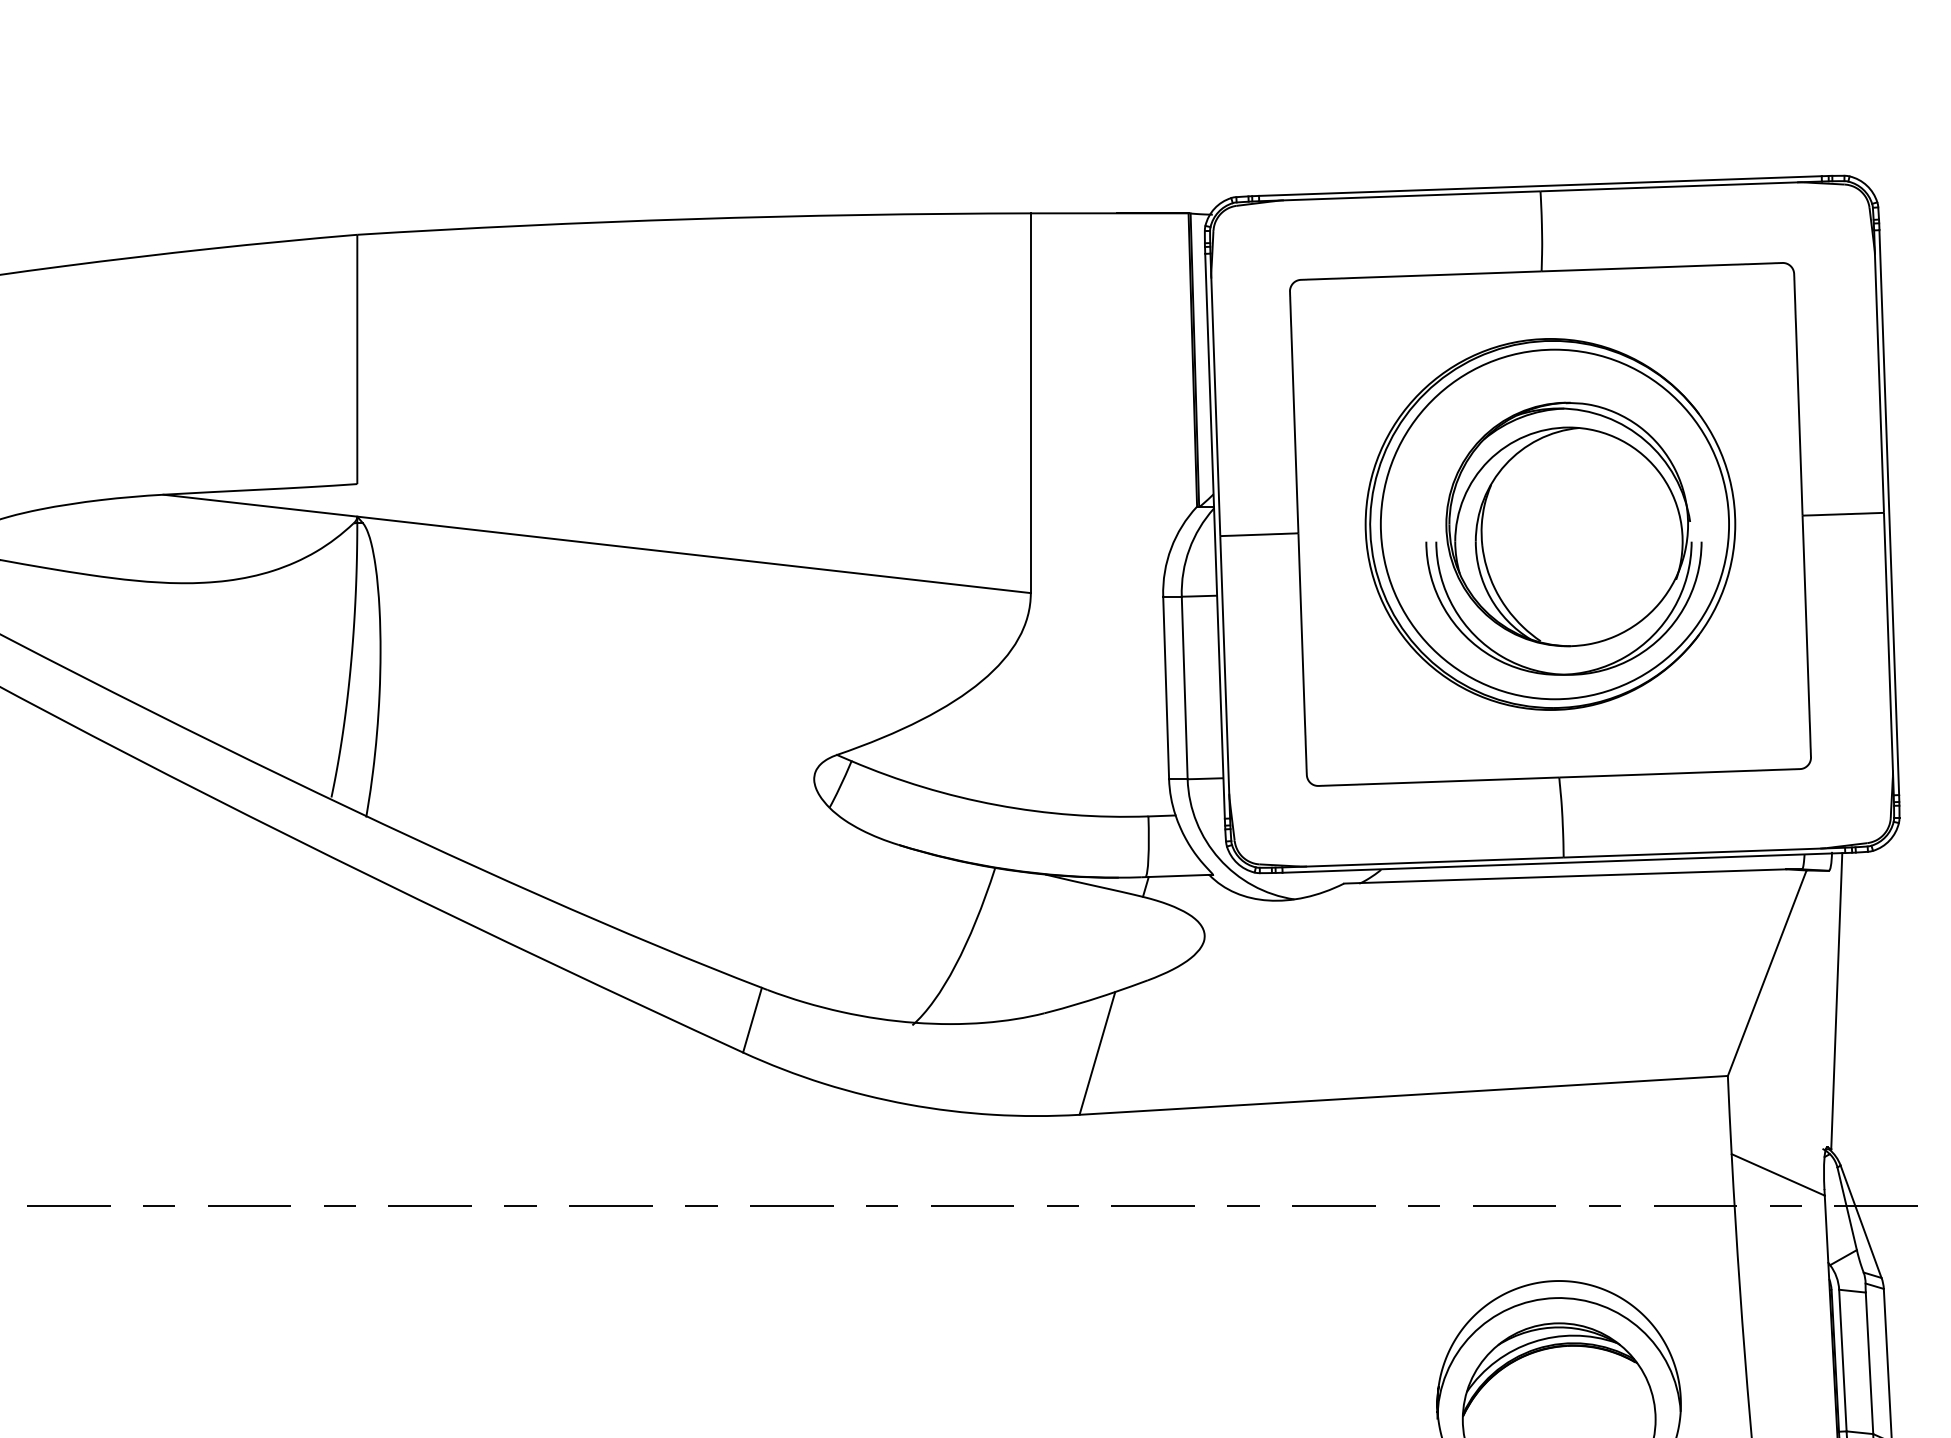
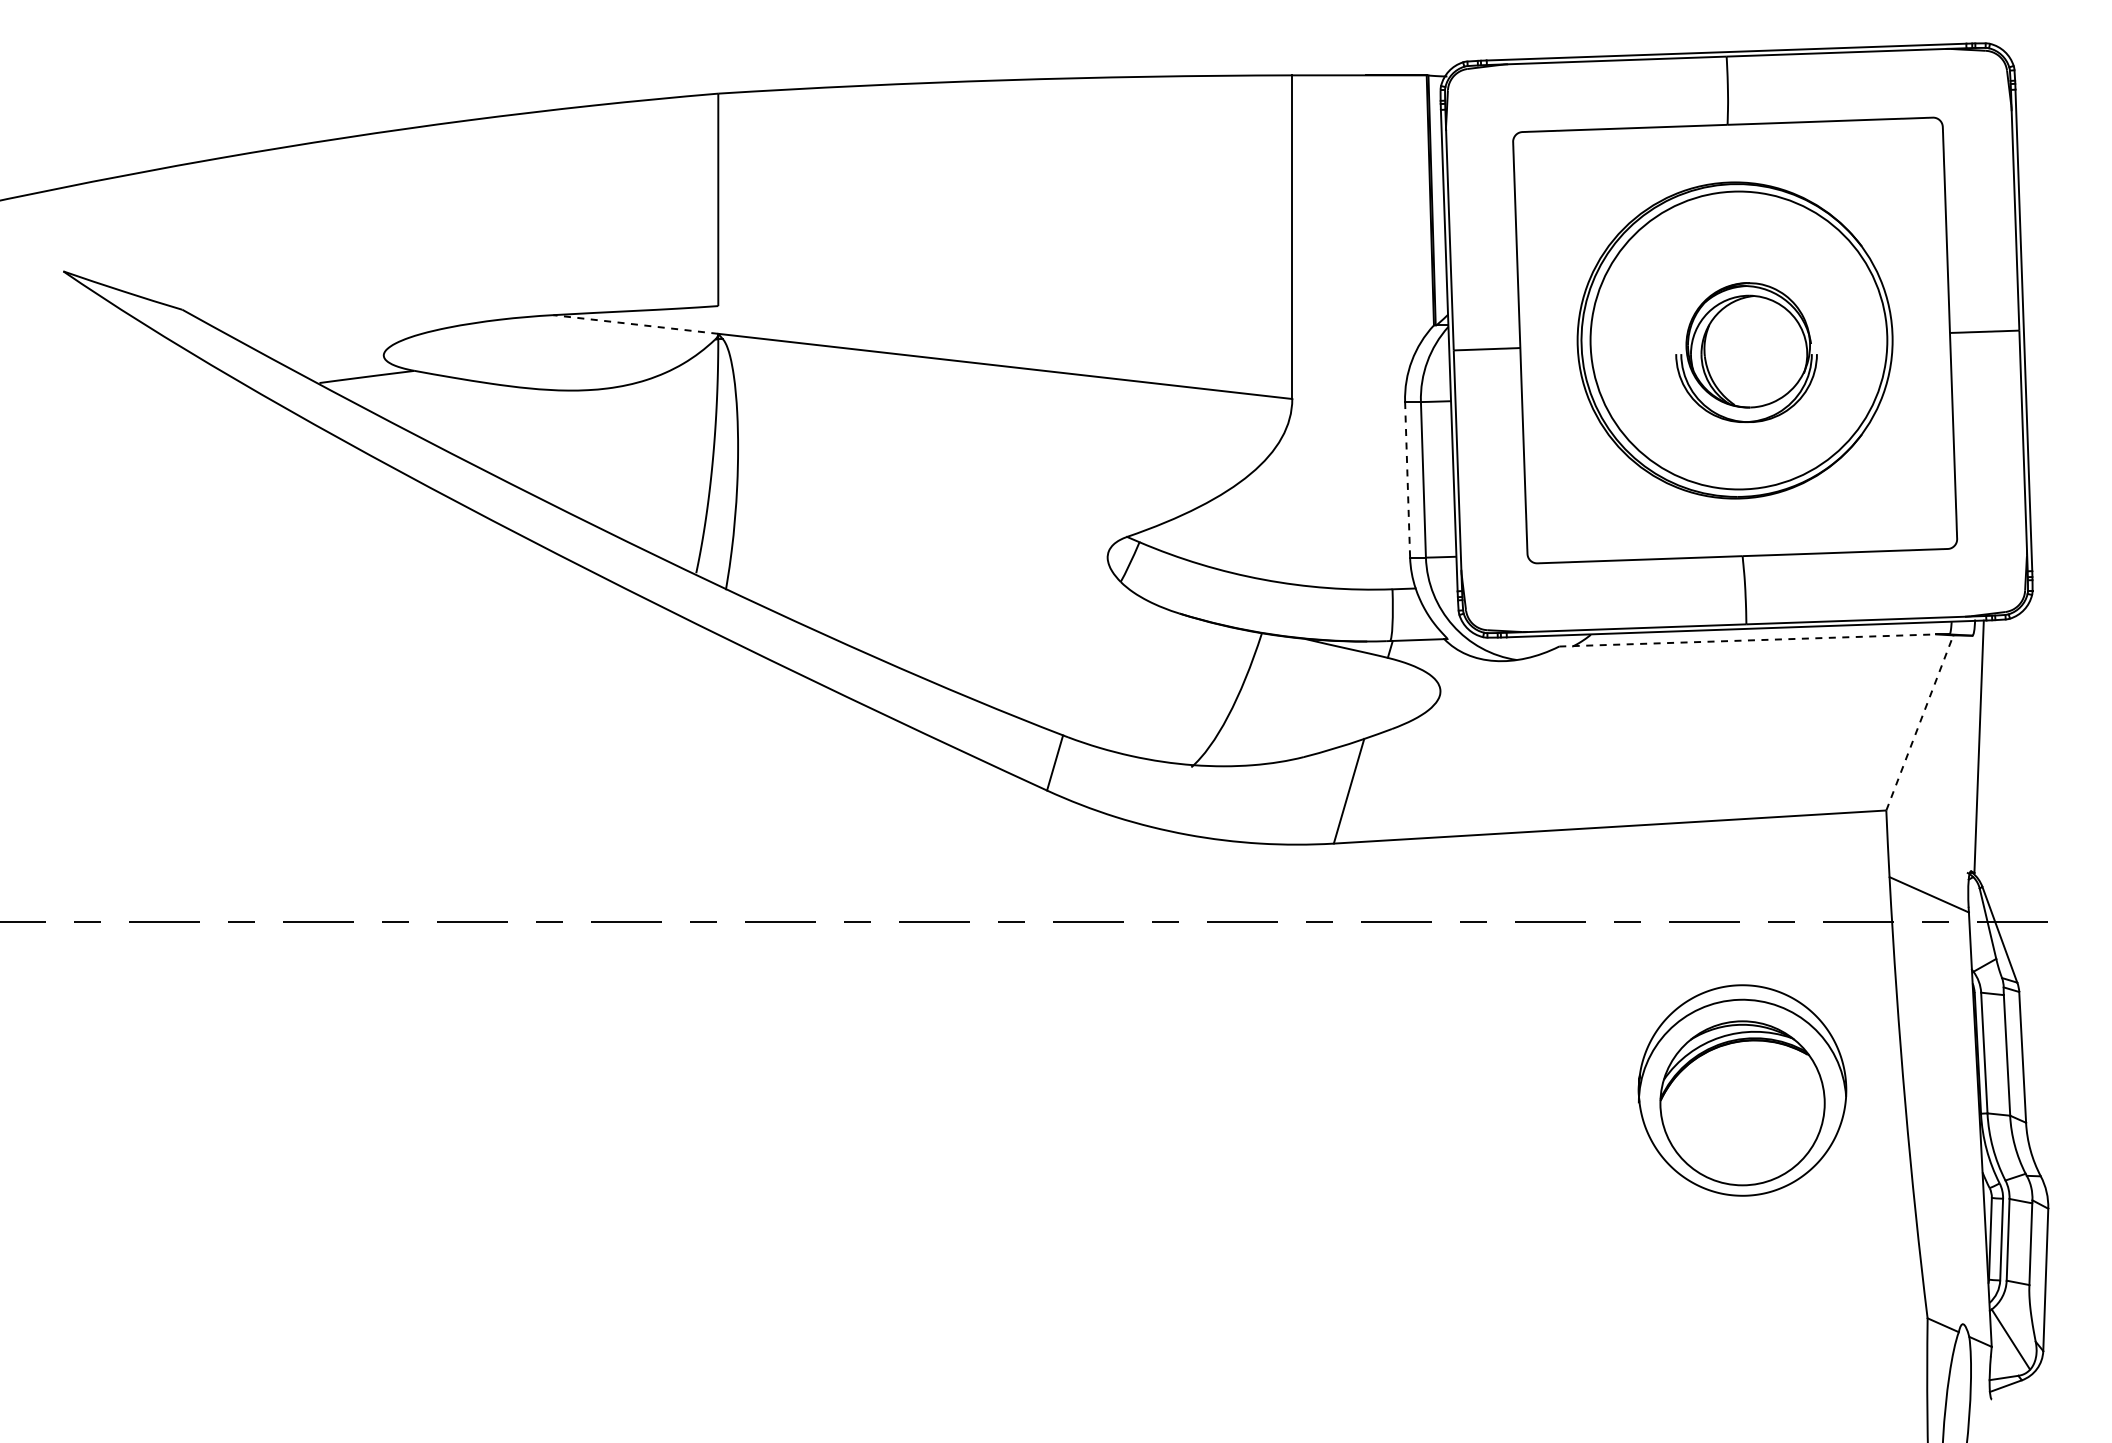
line: (260, 505) -> (635, 324), solid -> dashed
part: (1563, 538) -> (1746, 352), size x0.6
line: (1166, 687) -> (1407, 479), solid -> dashed
line: (1564, 876) -> (1747, 640), solid -> dashed
line: (1766, 972) -> (1919, 722), solid -> dashed

